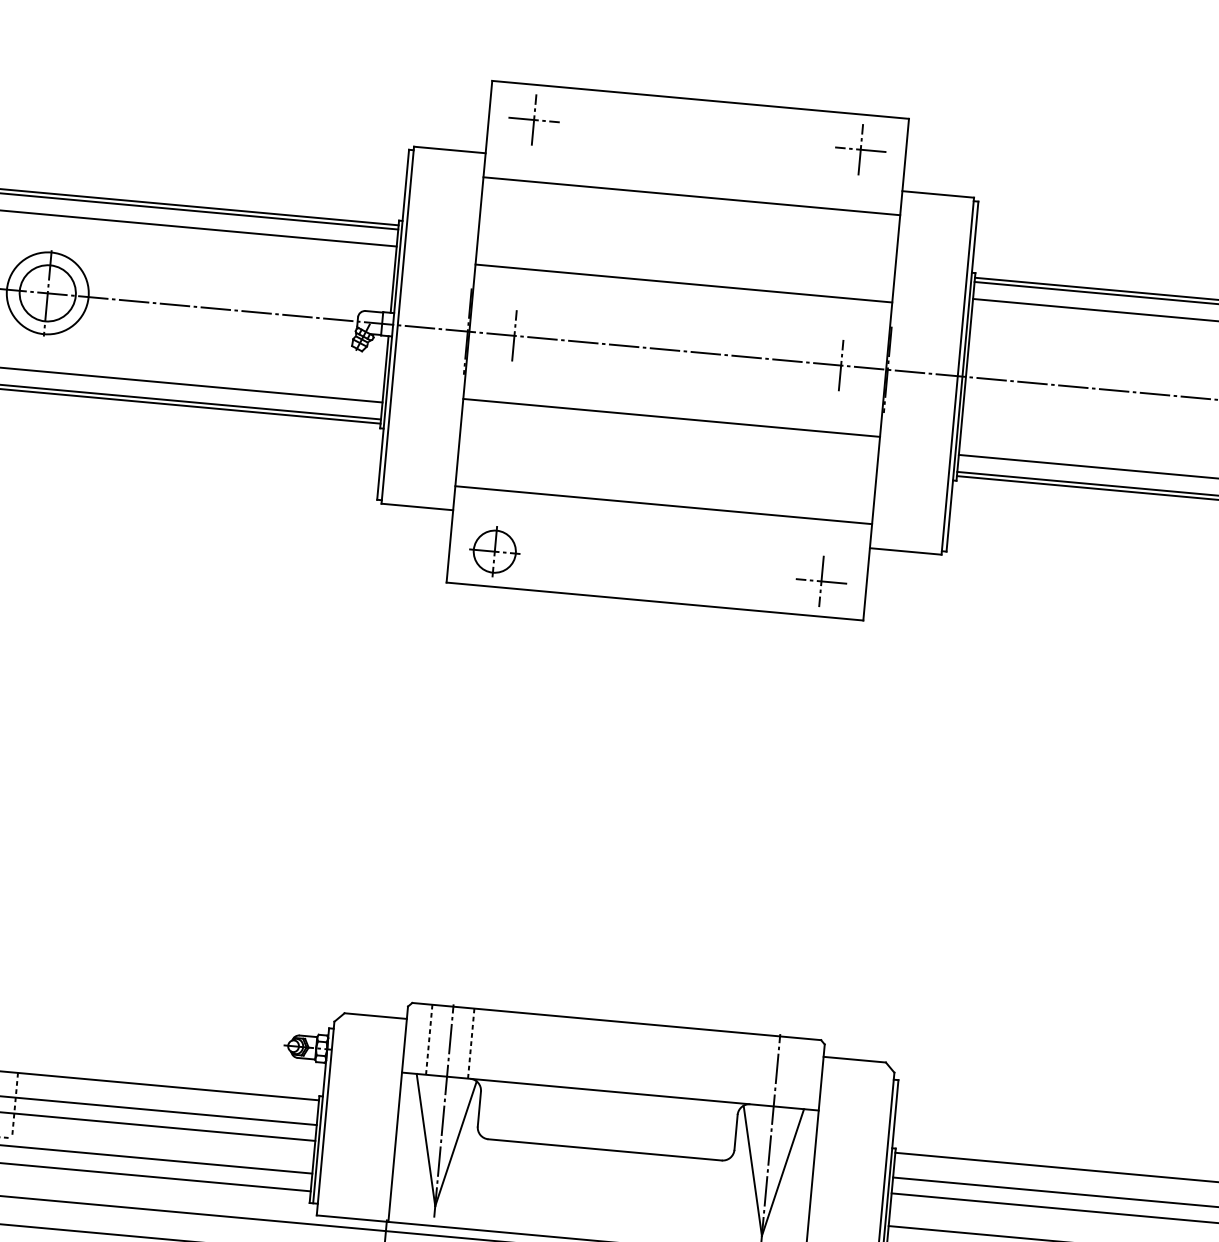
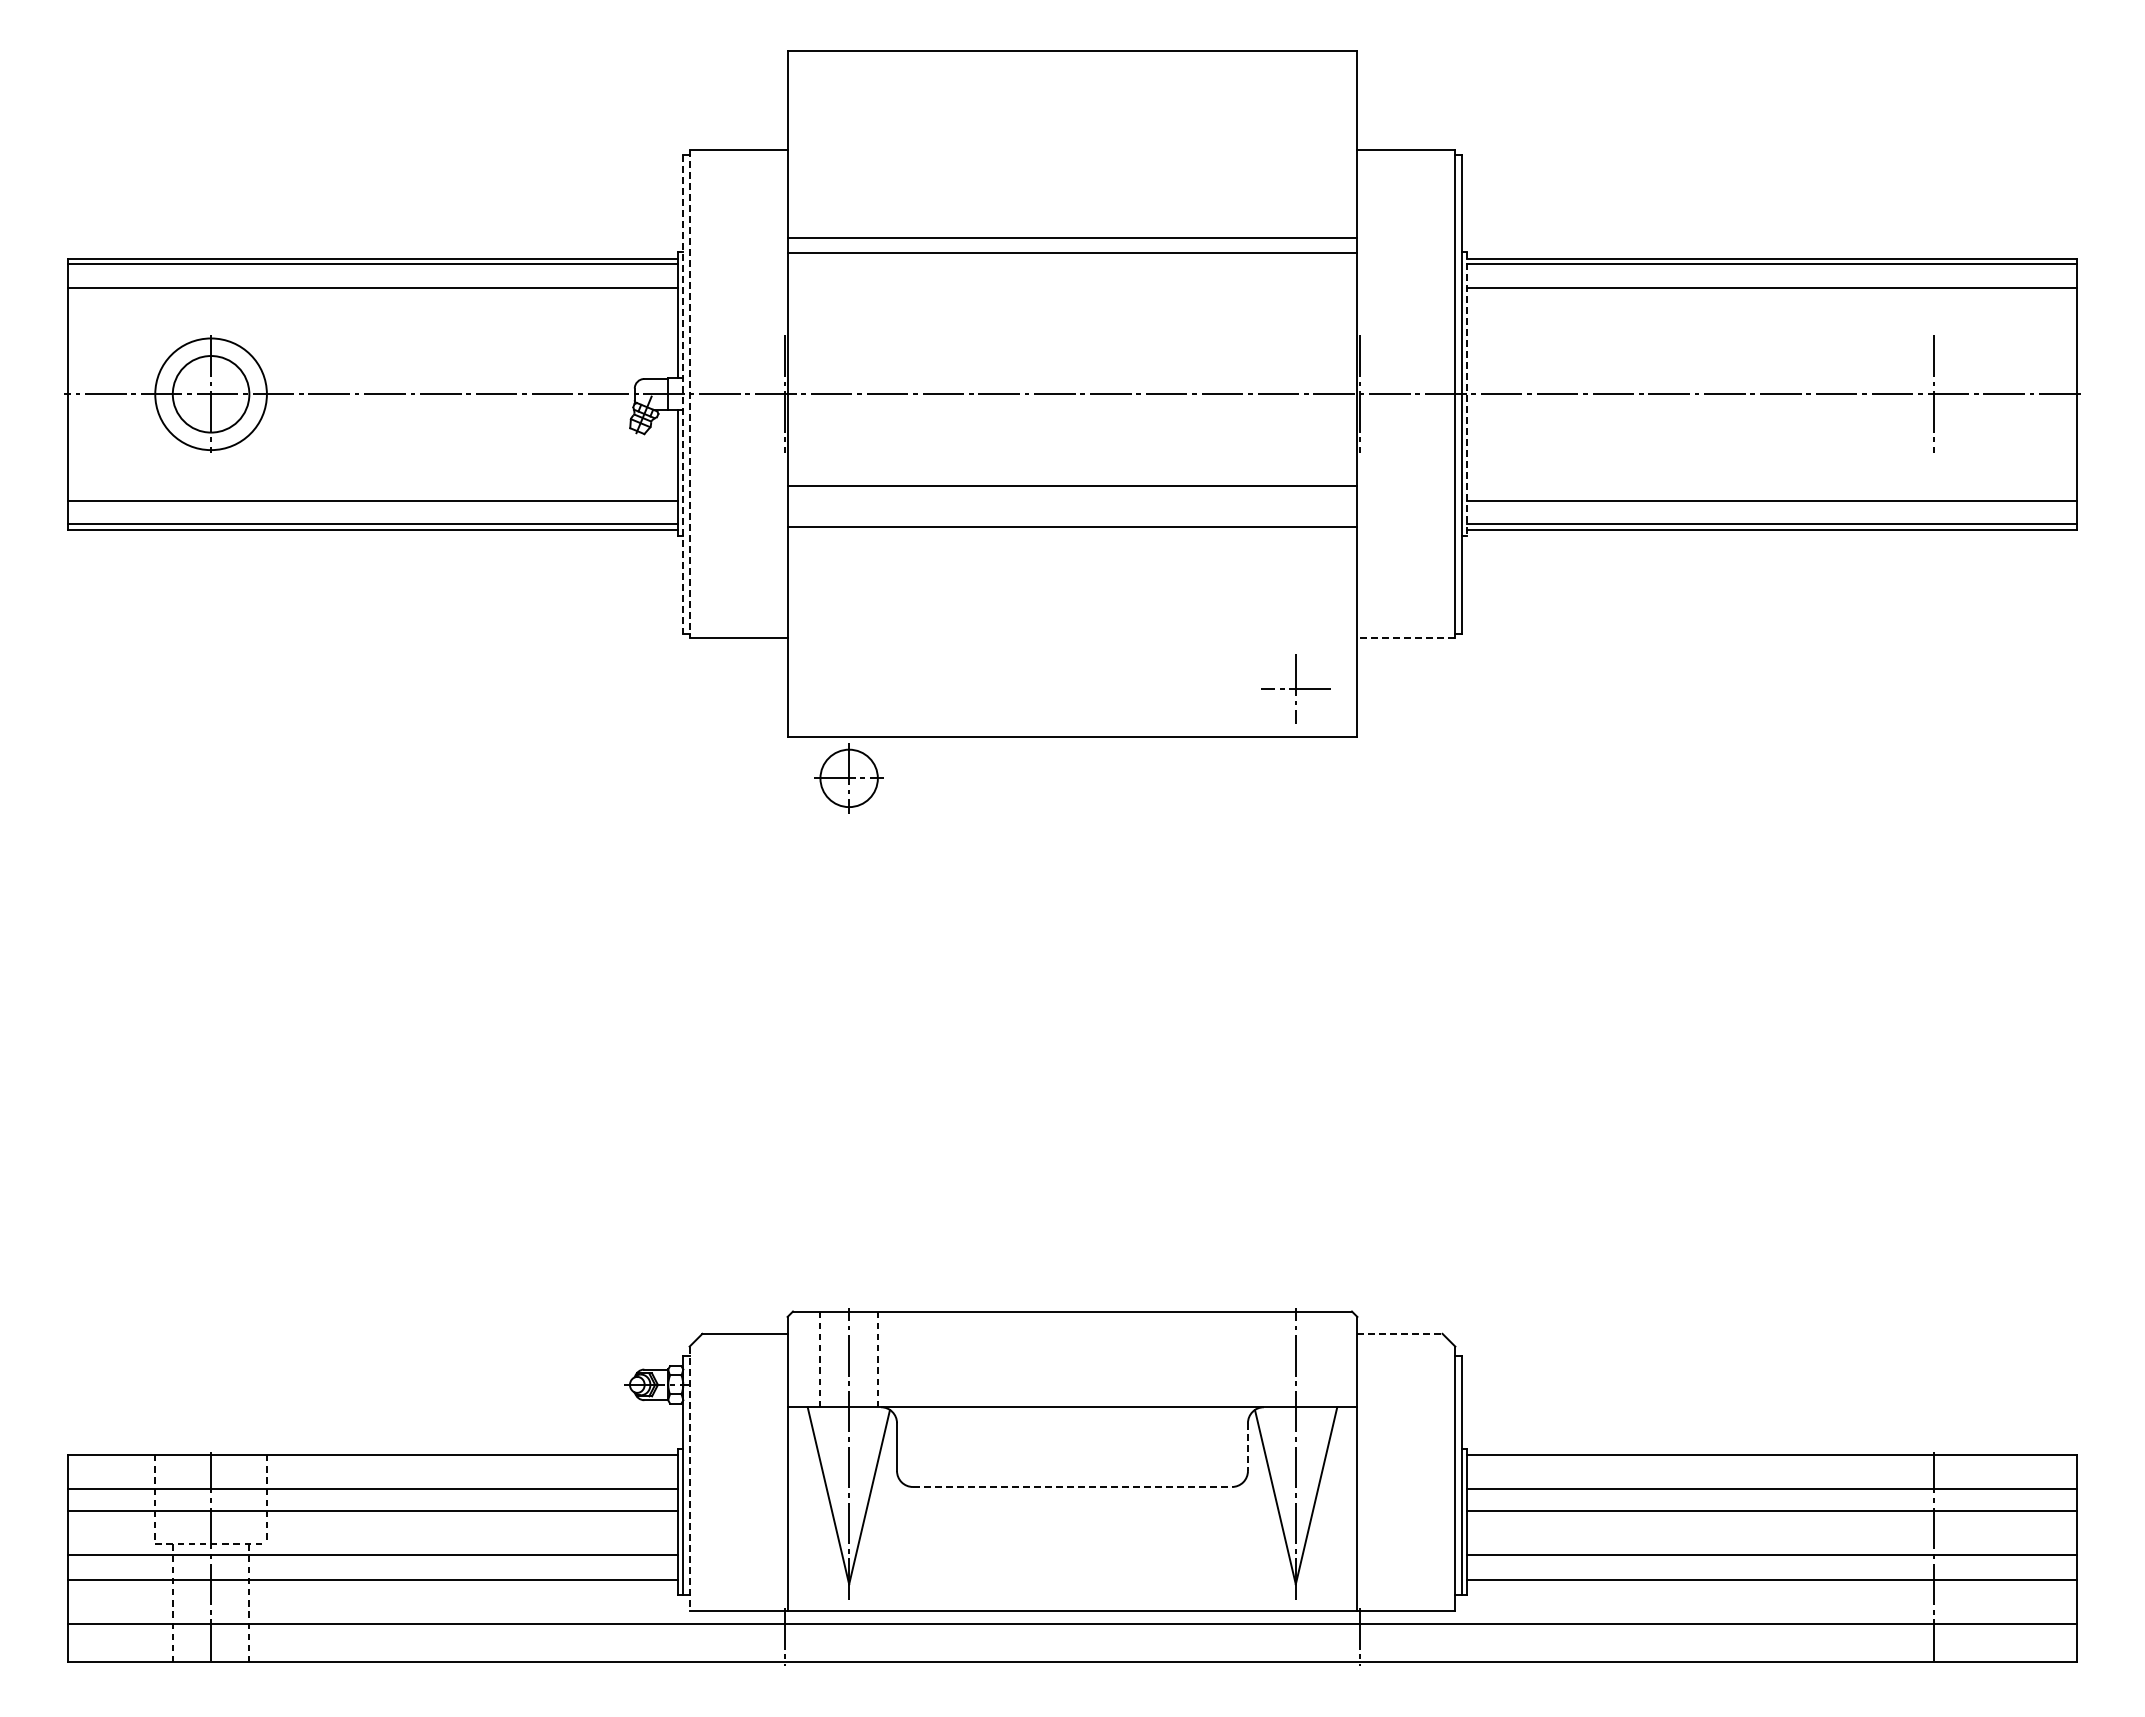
part: (533, 119) -> (848, 98), removed
part: (860, 149) -> (1295, 98), removed
line: (691, 196) -> (1072, 253), moved
line: (683, 283) -> (1072, 238), moved
line: (393, 324) -> (683, 394), solid -> dashed
line: (397, 325) -> (689, 394), solid -> dashed
line: (514, 336) -> (849, 394), removed
line: (840, 365) -> (1295, 394), removed
line: (965, 377) -> (1466, 394), solid -> dashed
line: (663, 505) -> (1072, 527), moved
part: (494, 550) -> (848, 777), moved
line: (905, 551) -> (1406, 638), solid -> dashed
line: (854, 1059) -> (1399, 1333), solid -> dashed
line: (325, 1118) -> (689, 1479), solid -> dashed
line: (735, 1132) -> (1247, 1447), solid -> dashed
line: (605, 1149) -> (1072, 1486), solid -> dashed

